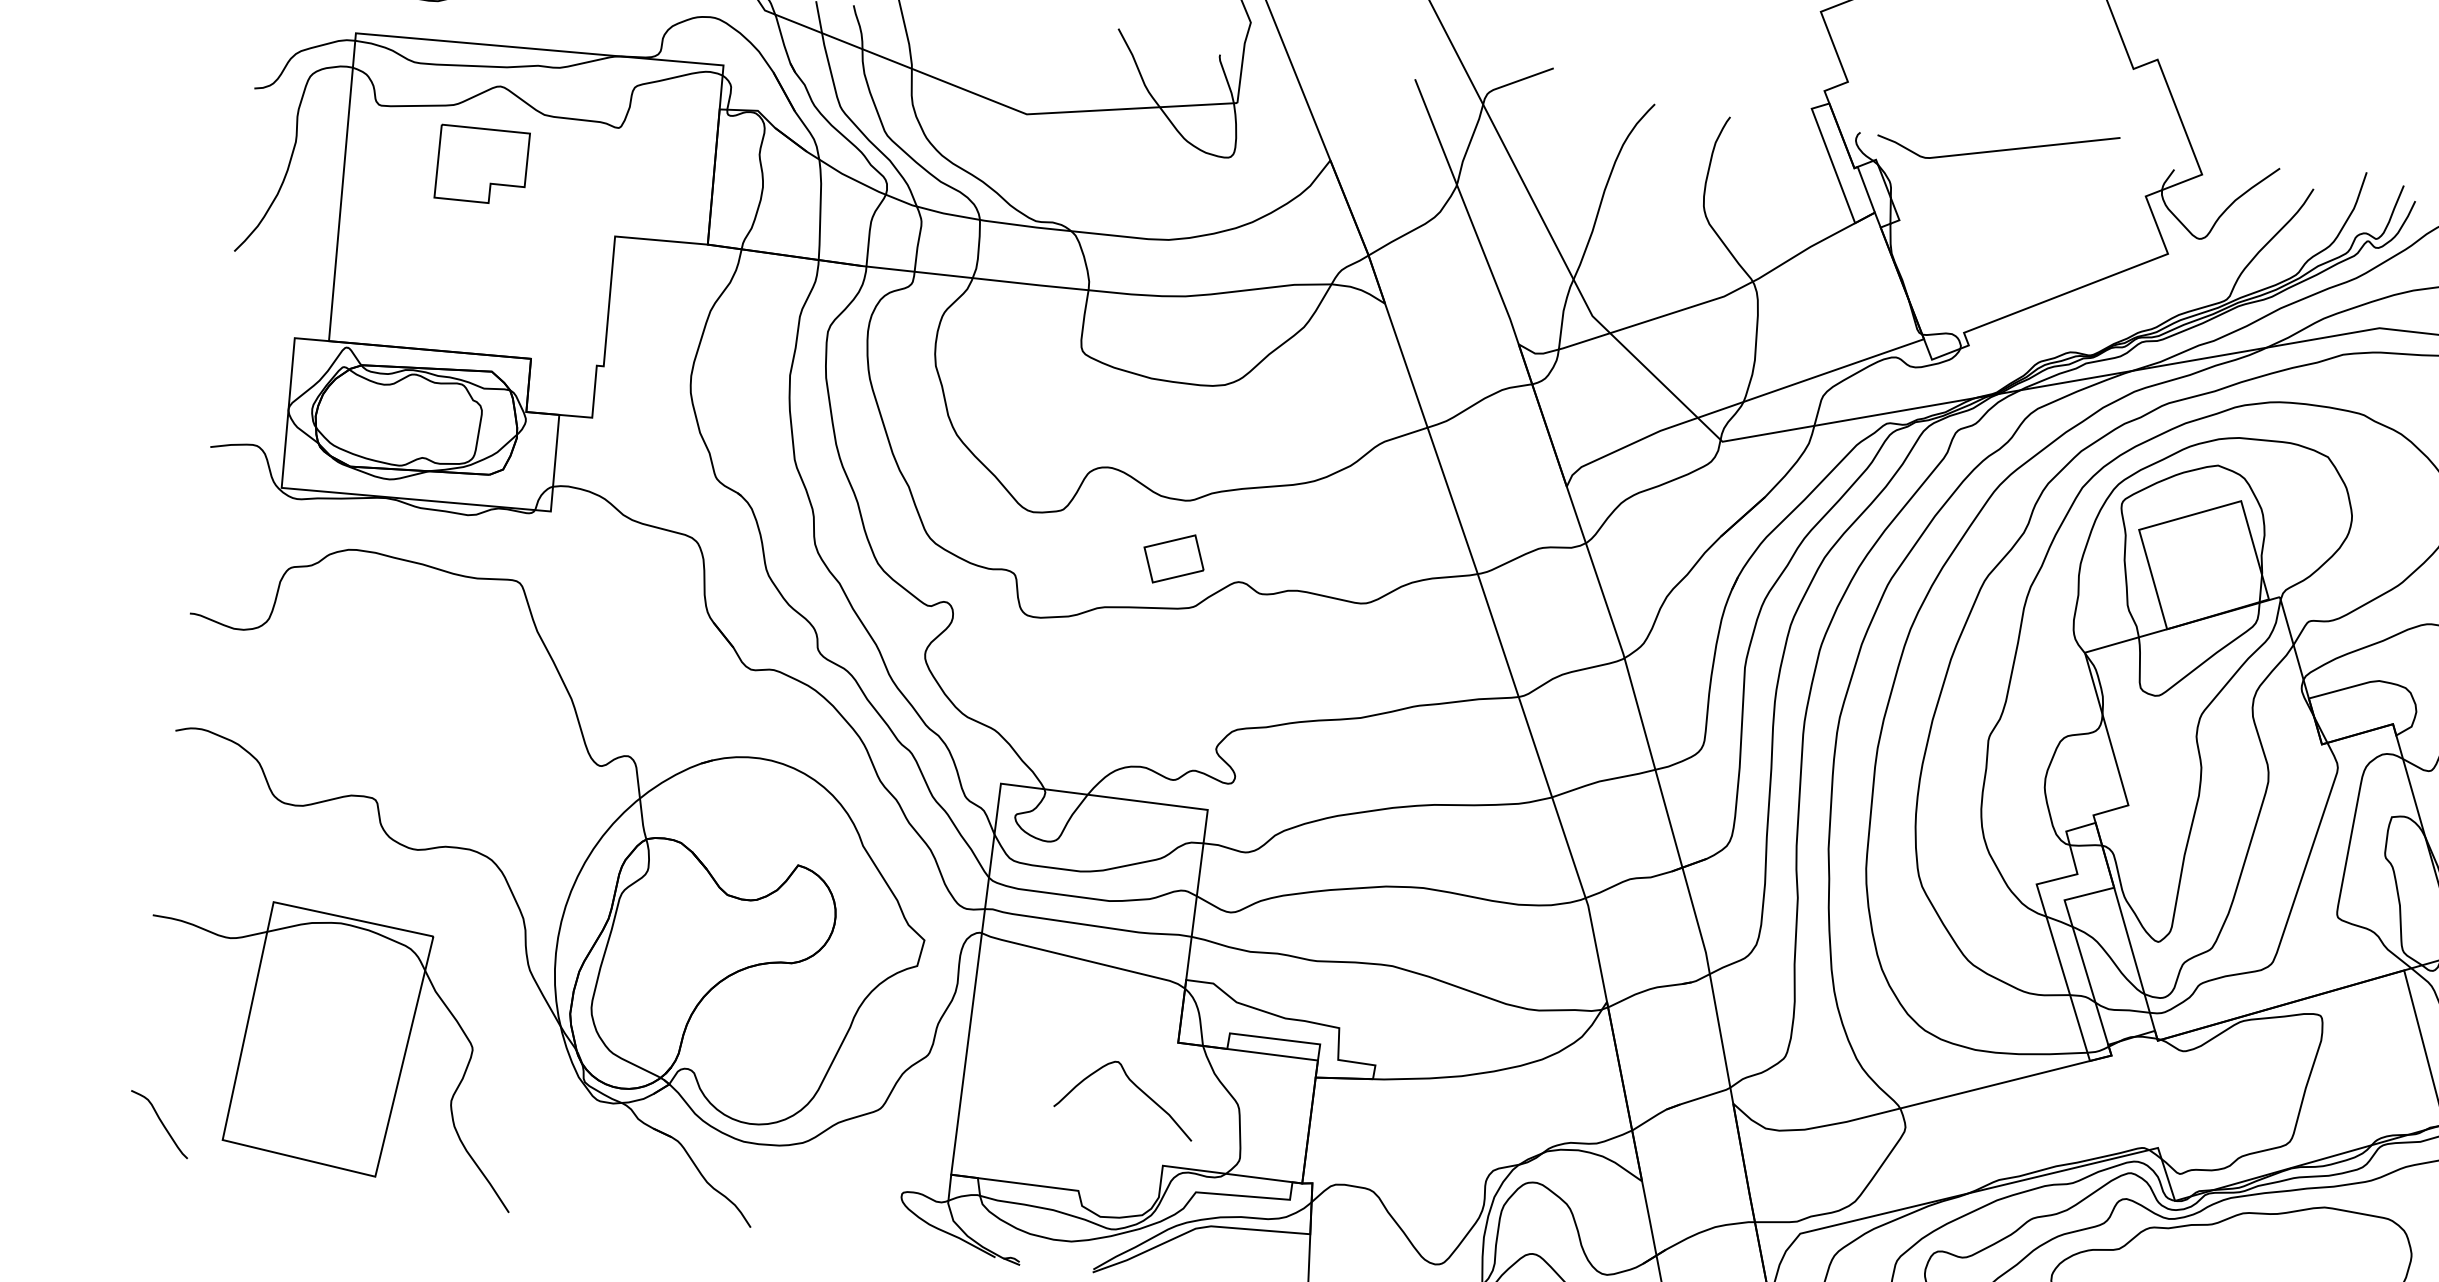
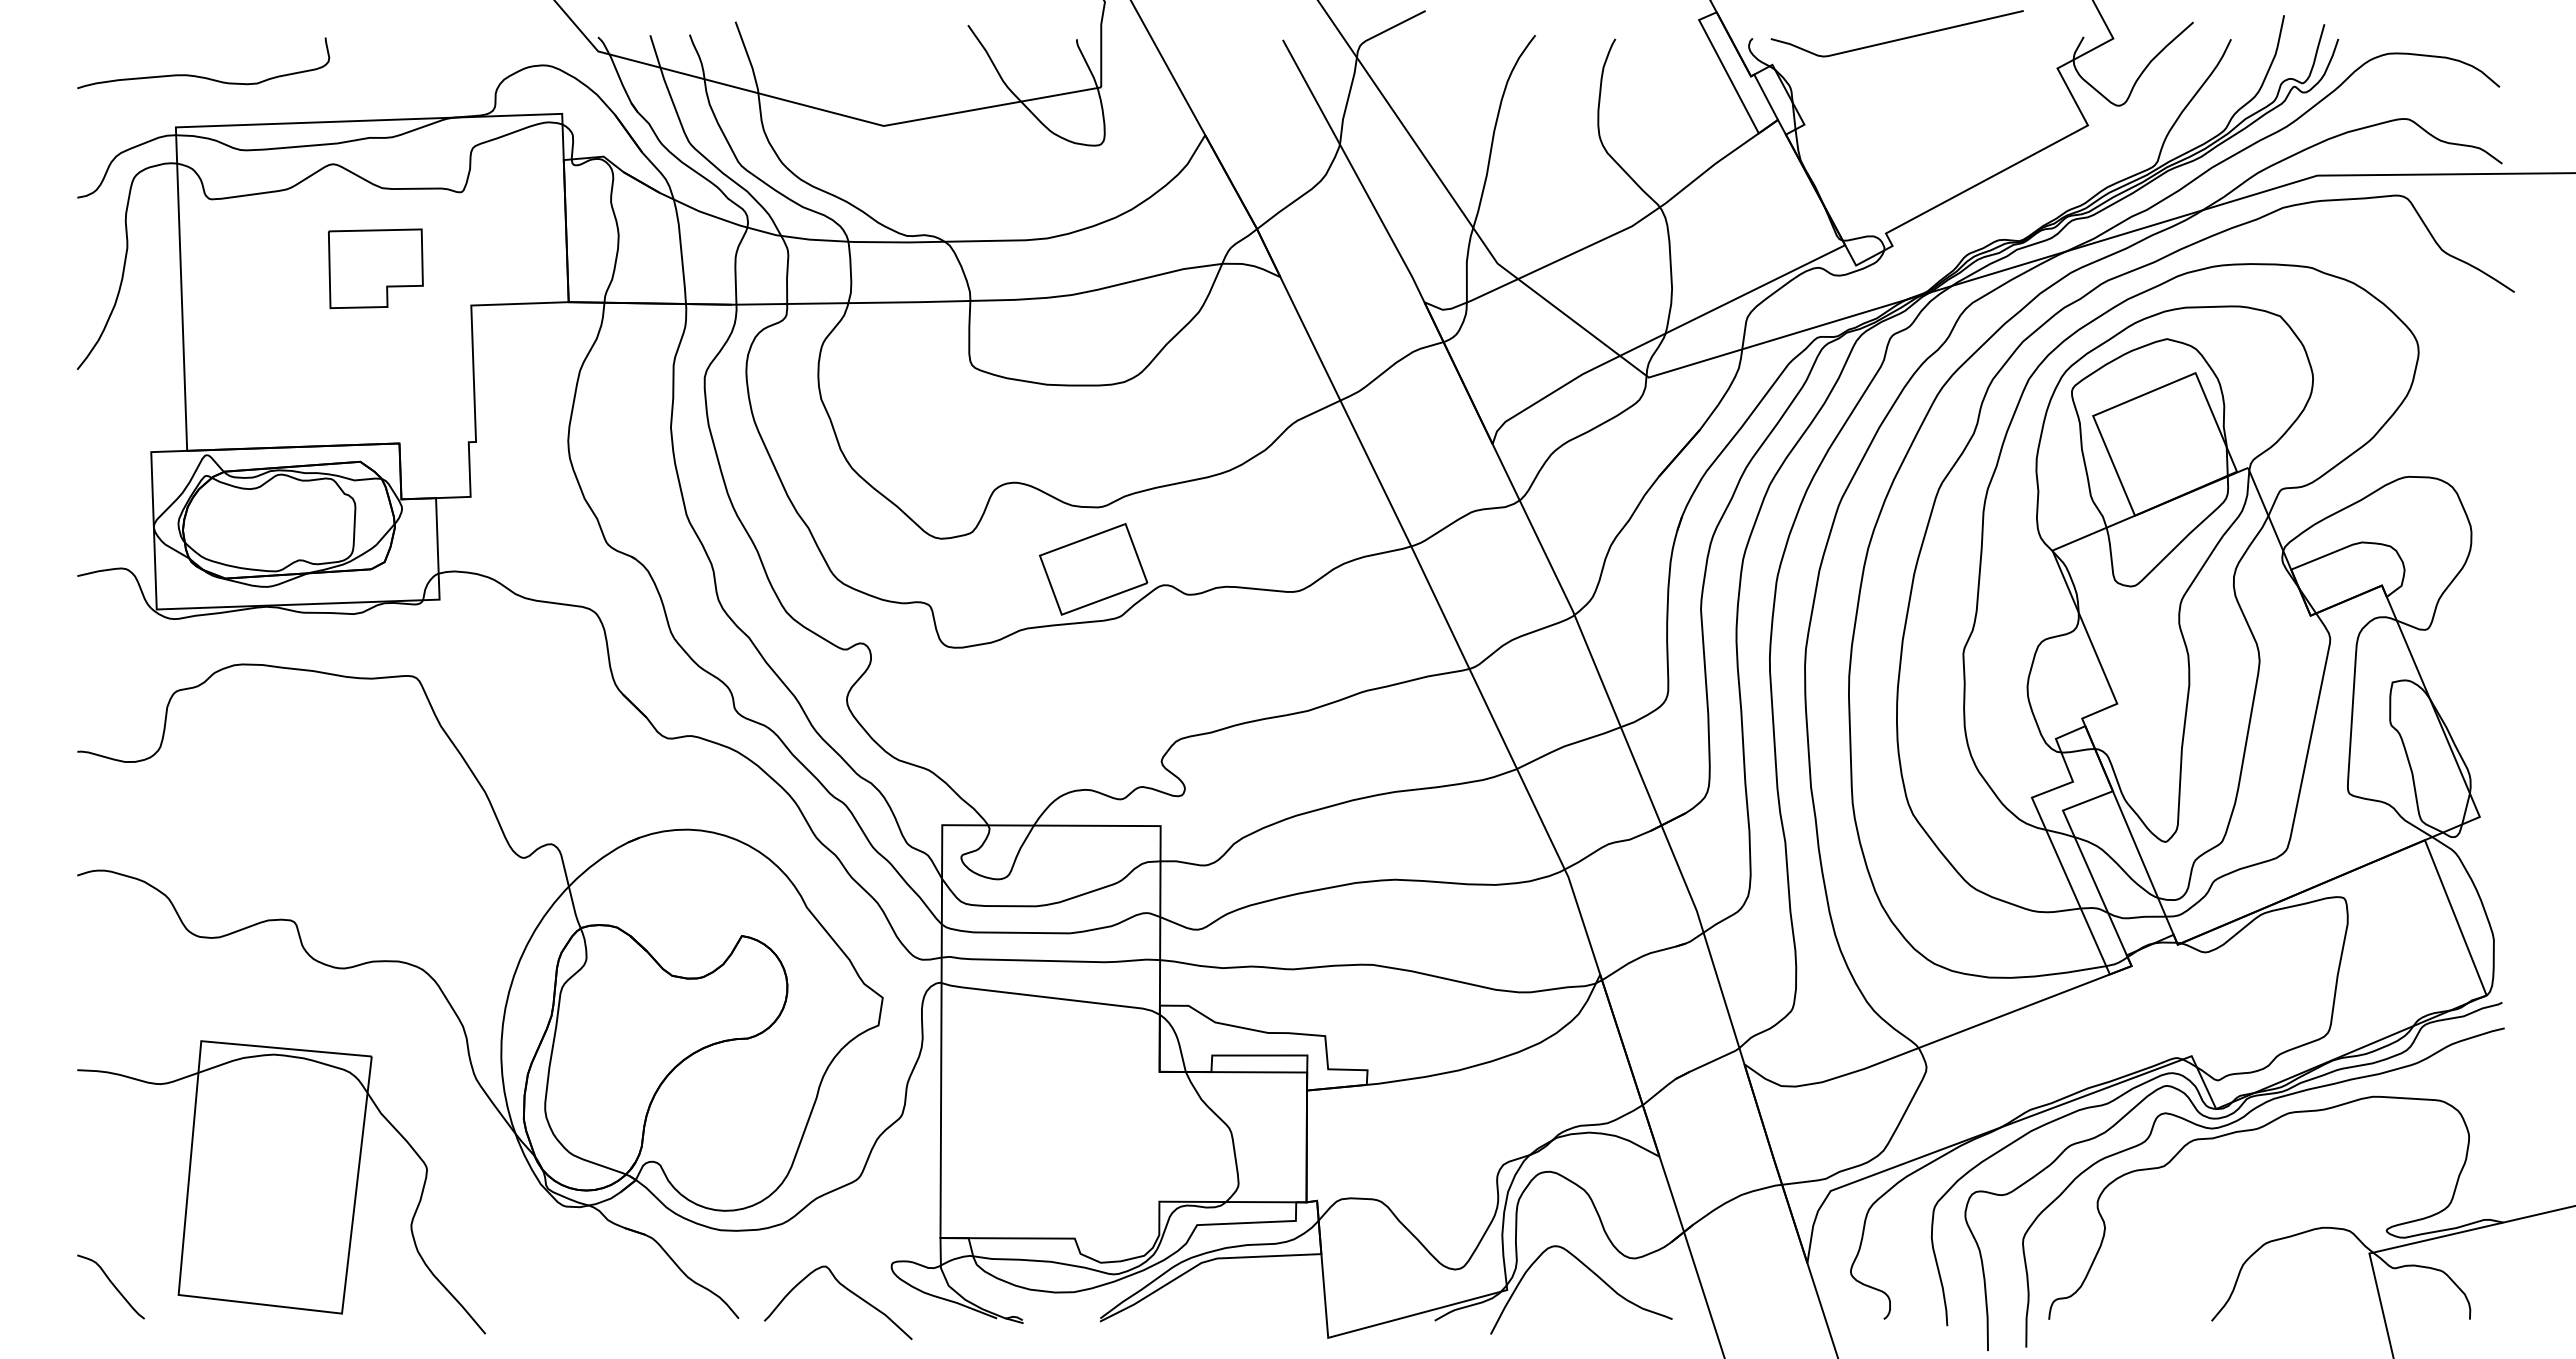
part: (481, 165) -> (375, 268), moved
part: (1173, 559) -> (1093, 569), size x1.67
curve: (1136, 1087) -> (847, 1290), moved

